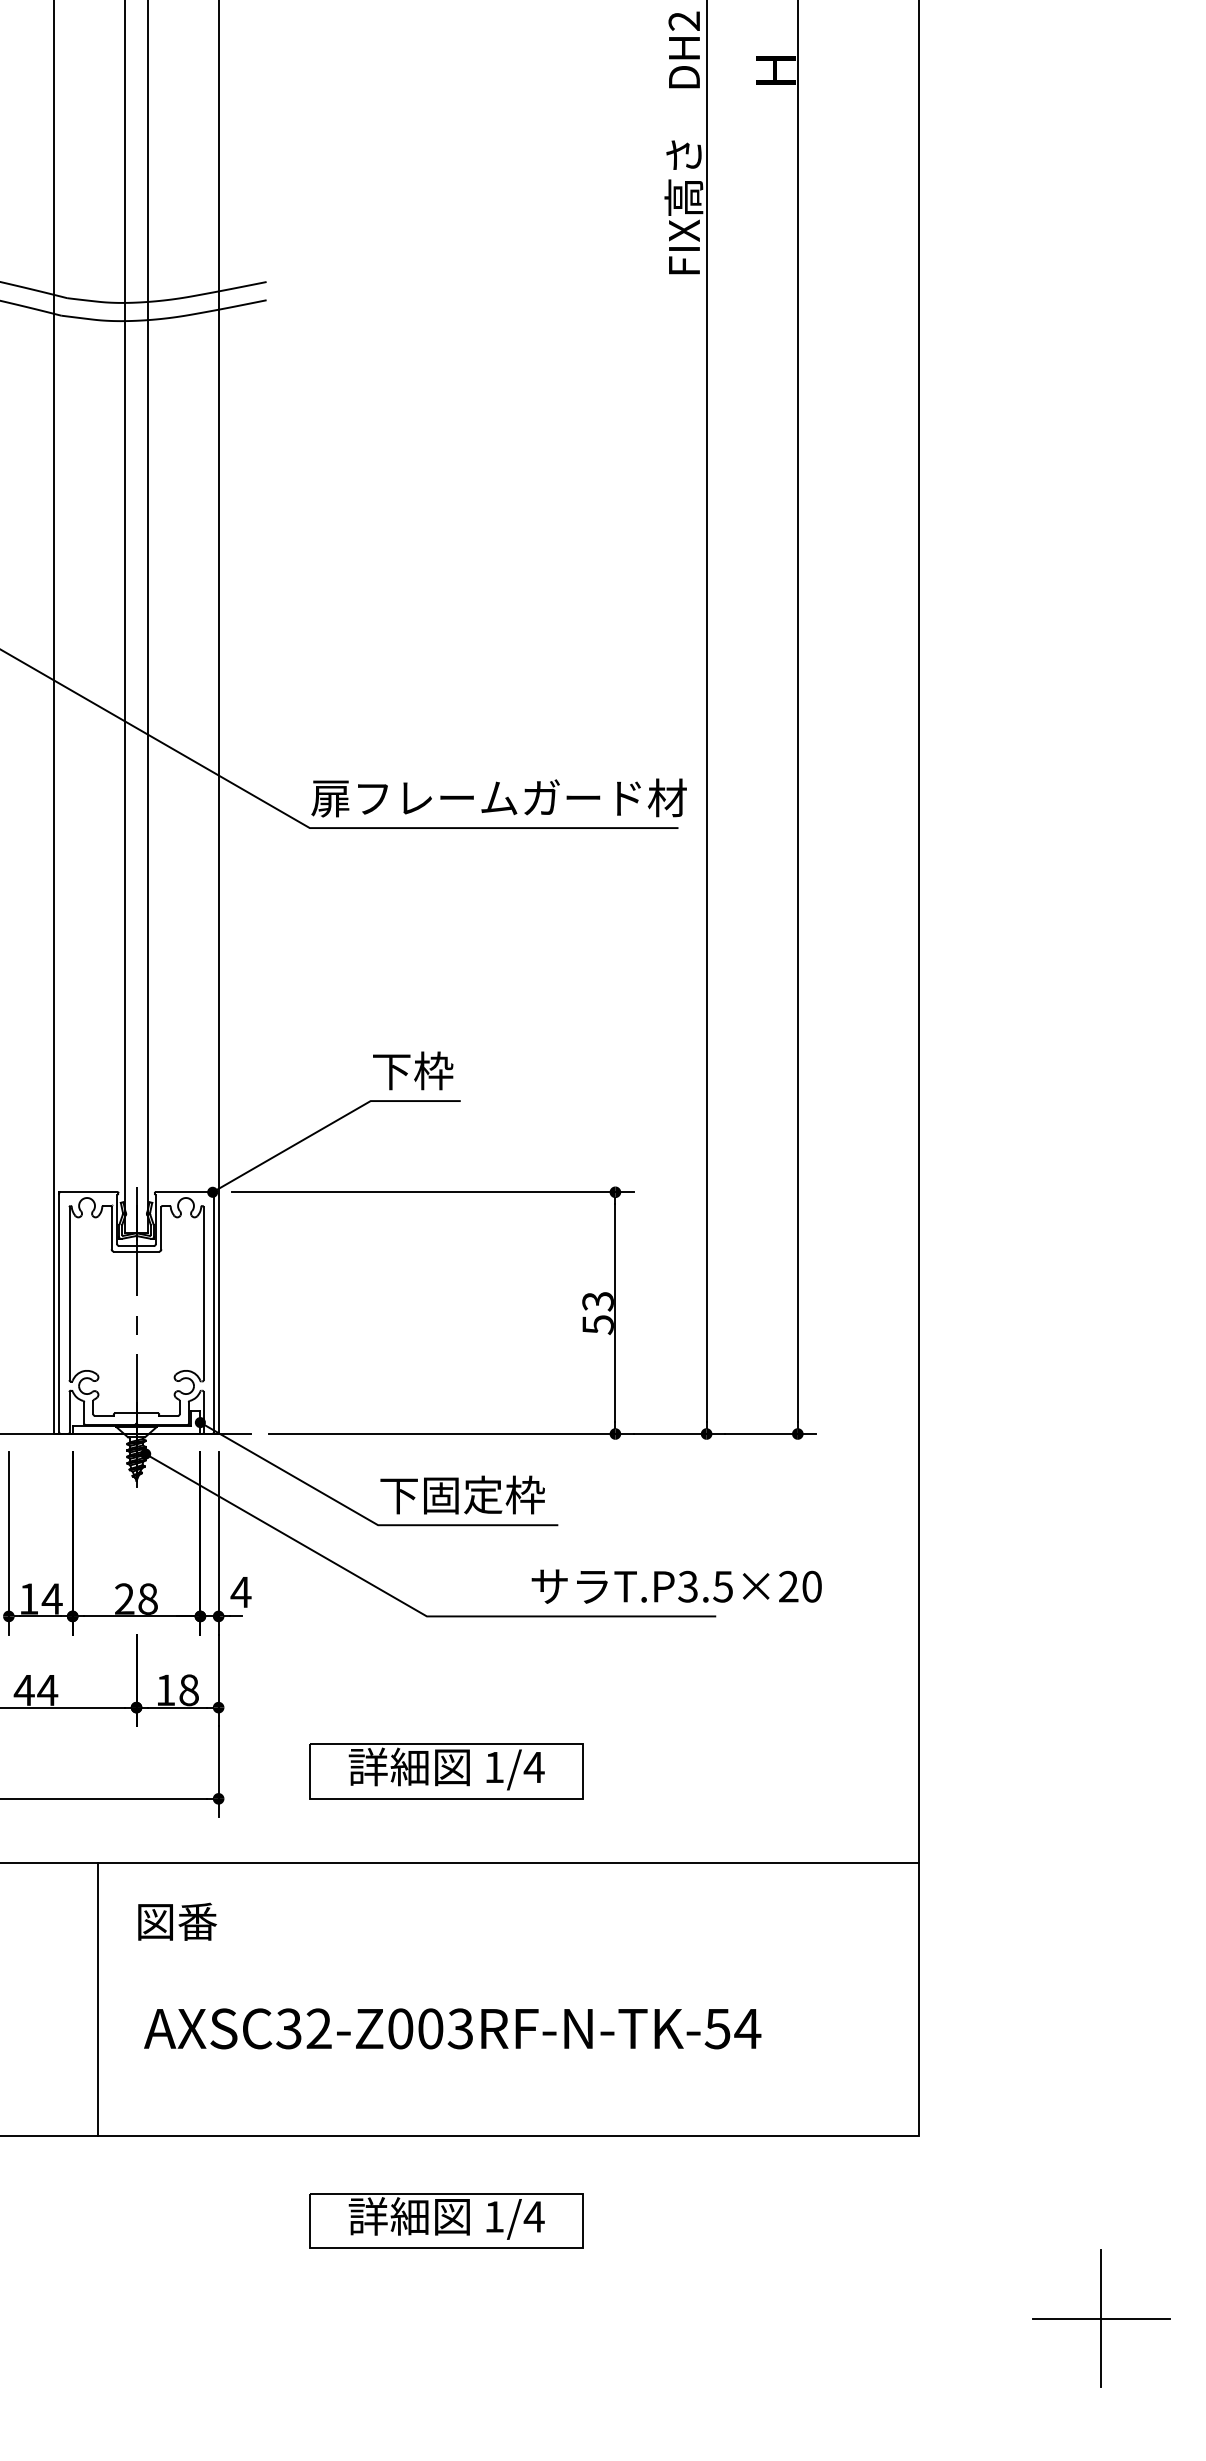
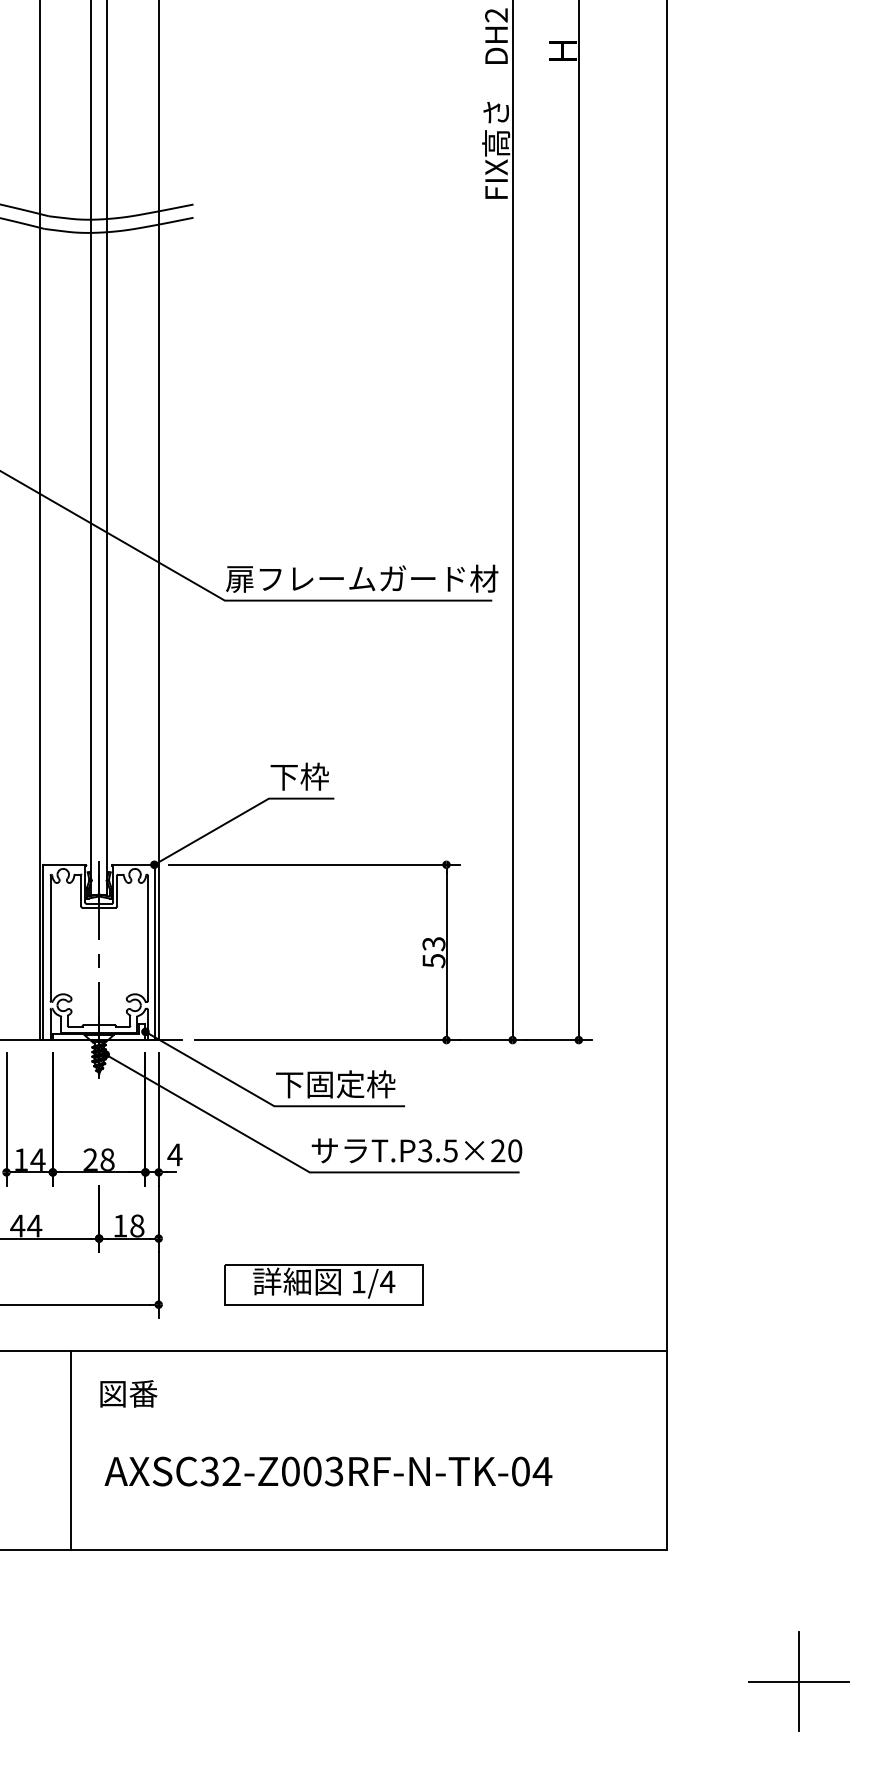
text: (676, 1586) -> (416, 1150), moved
text: (717, 2028) -> (520, 1471), AXSC32-Z003RF-N-TK-54 -> AXSC32-Z003RF-N-TK-04
part: (445, 2220) -> (323, 1610), removed

